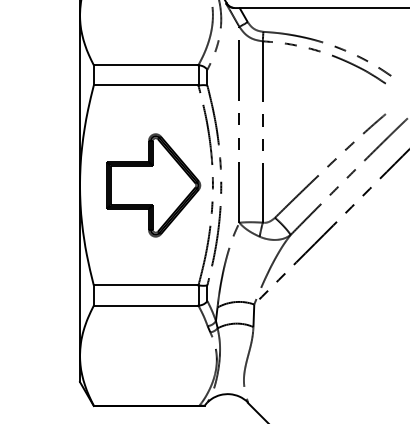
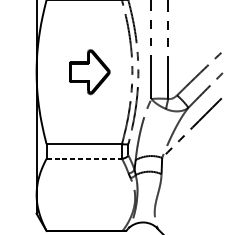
part: (153, 185) -> (89, 72), size x0.6
line: (146, 305) -> (84, 158), solid -> dashed

